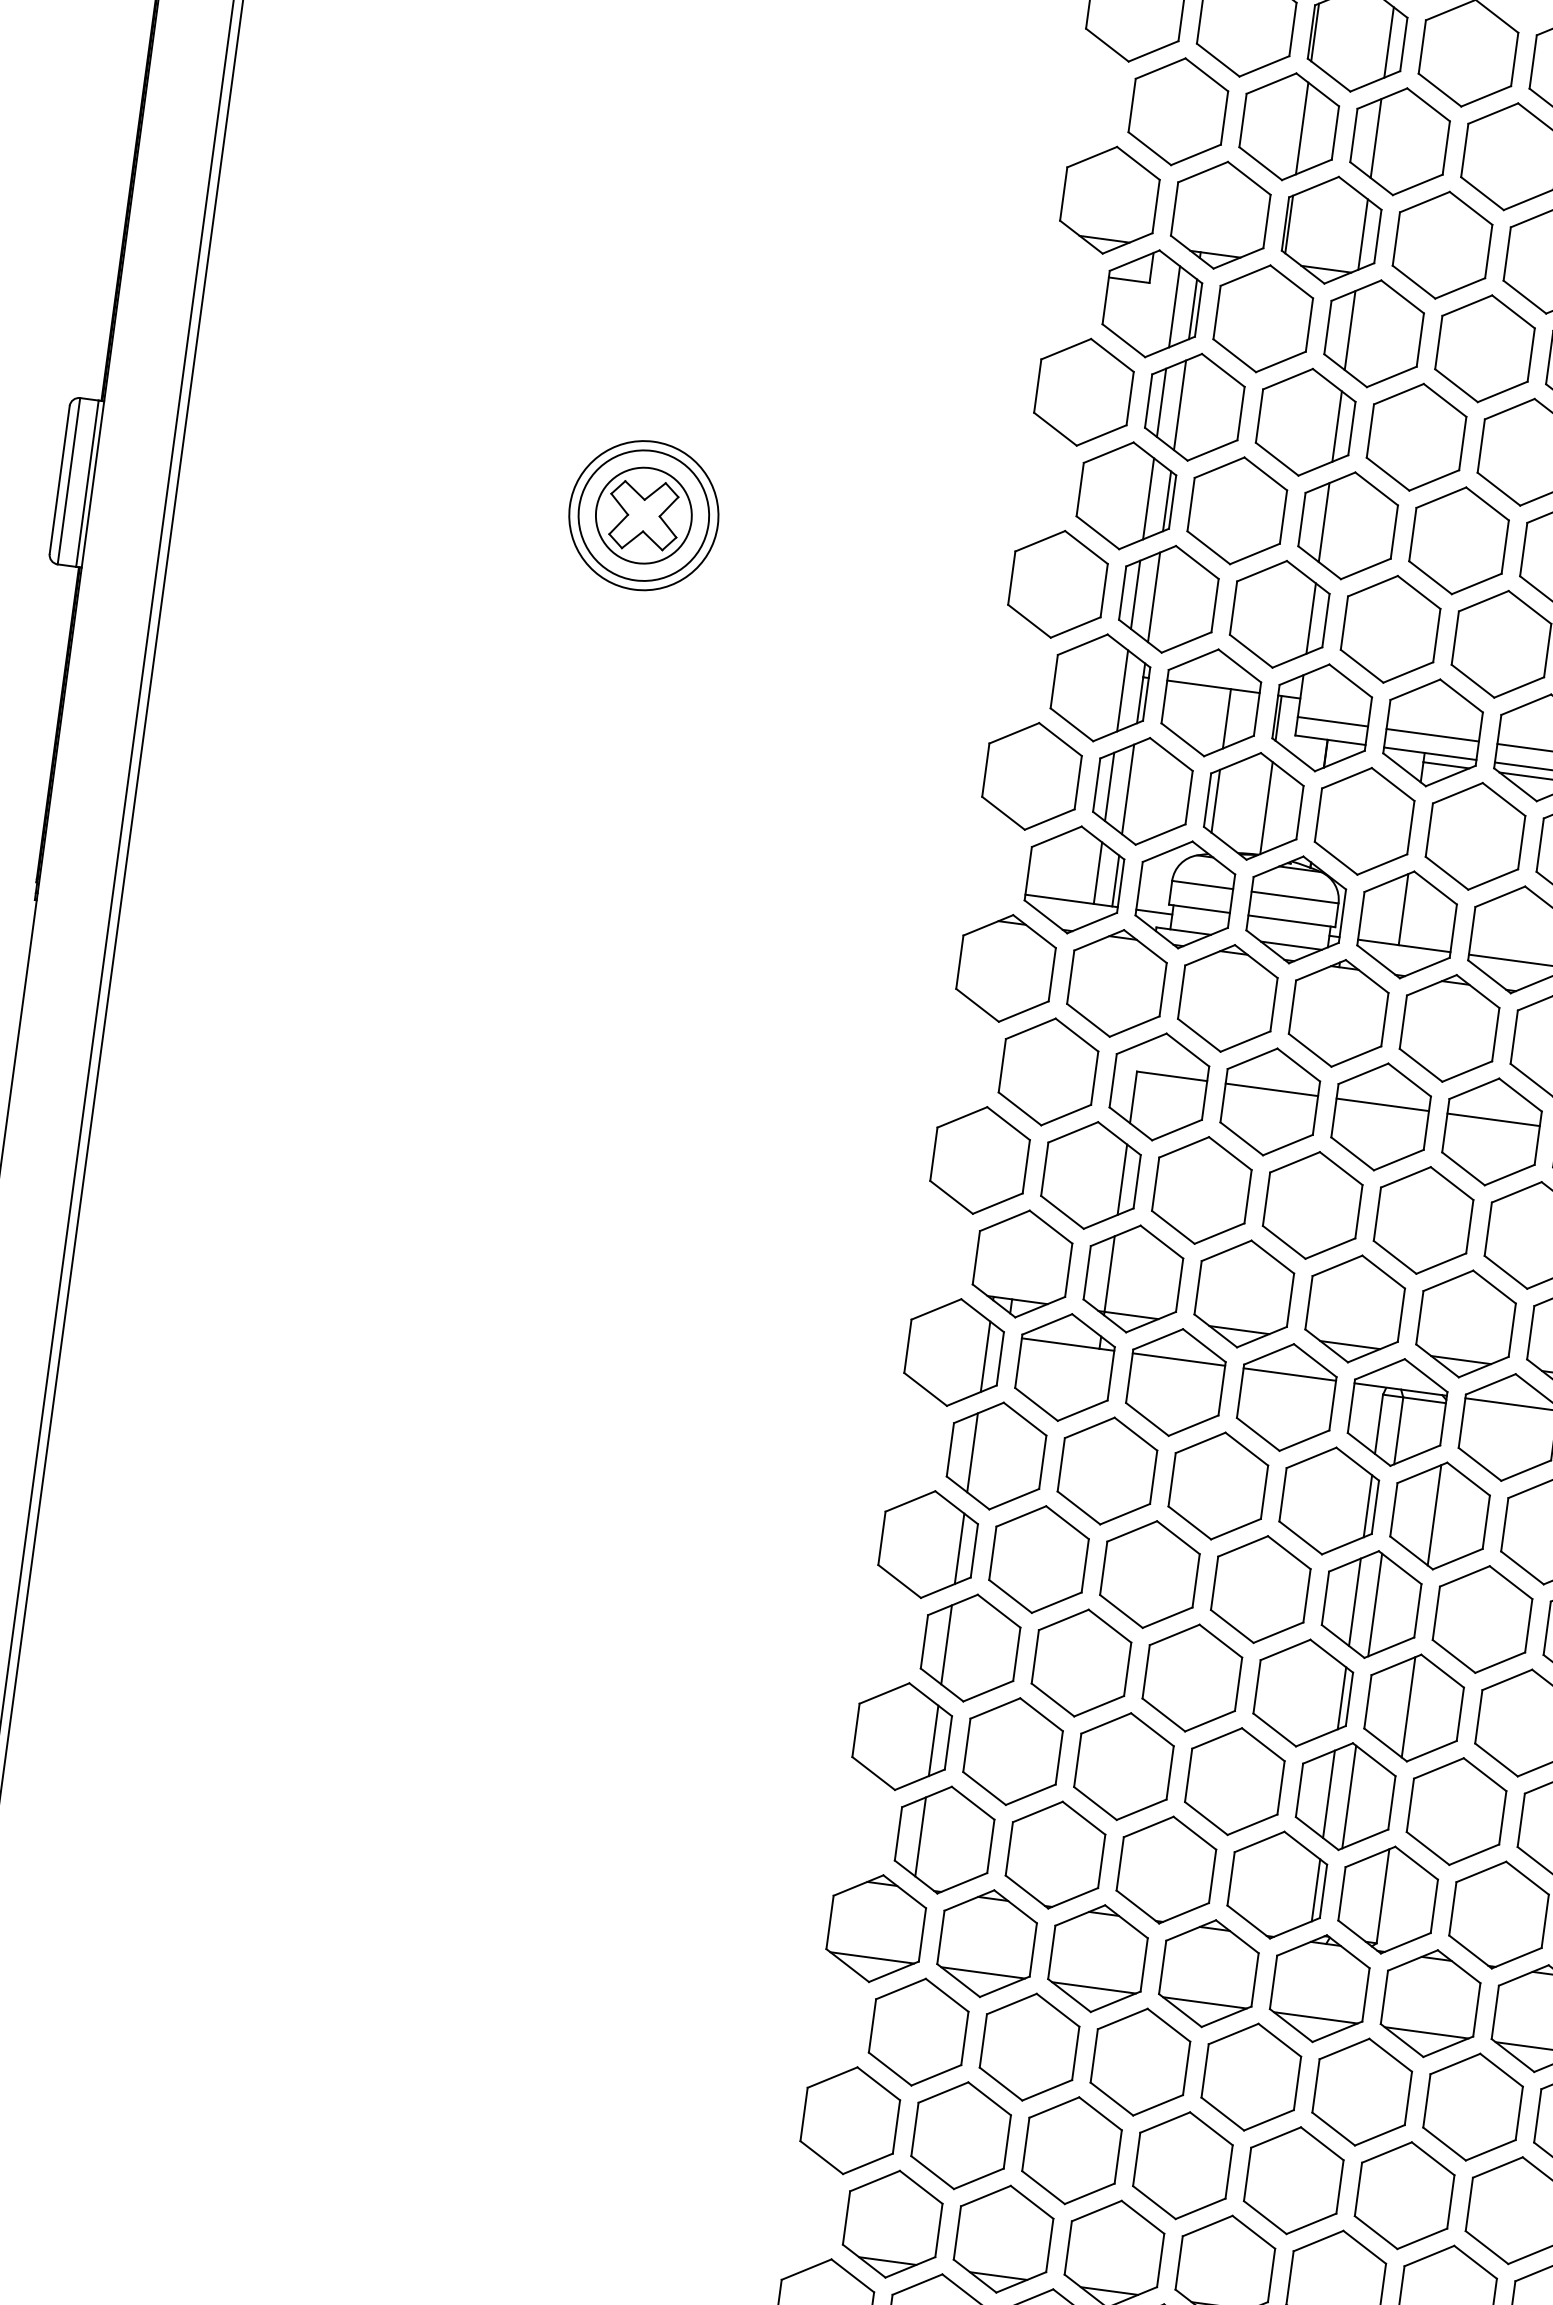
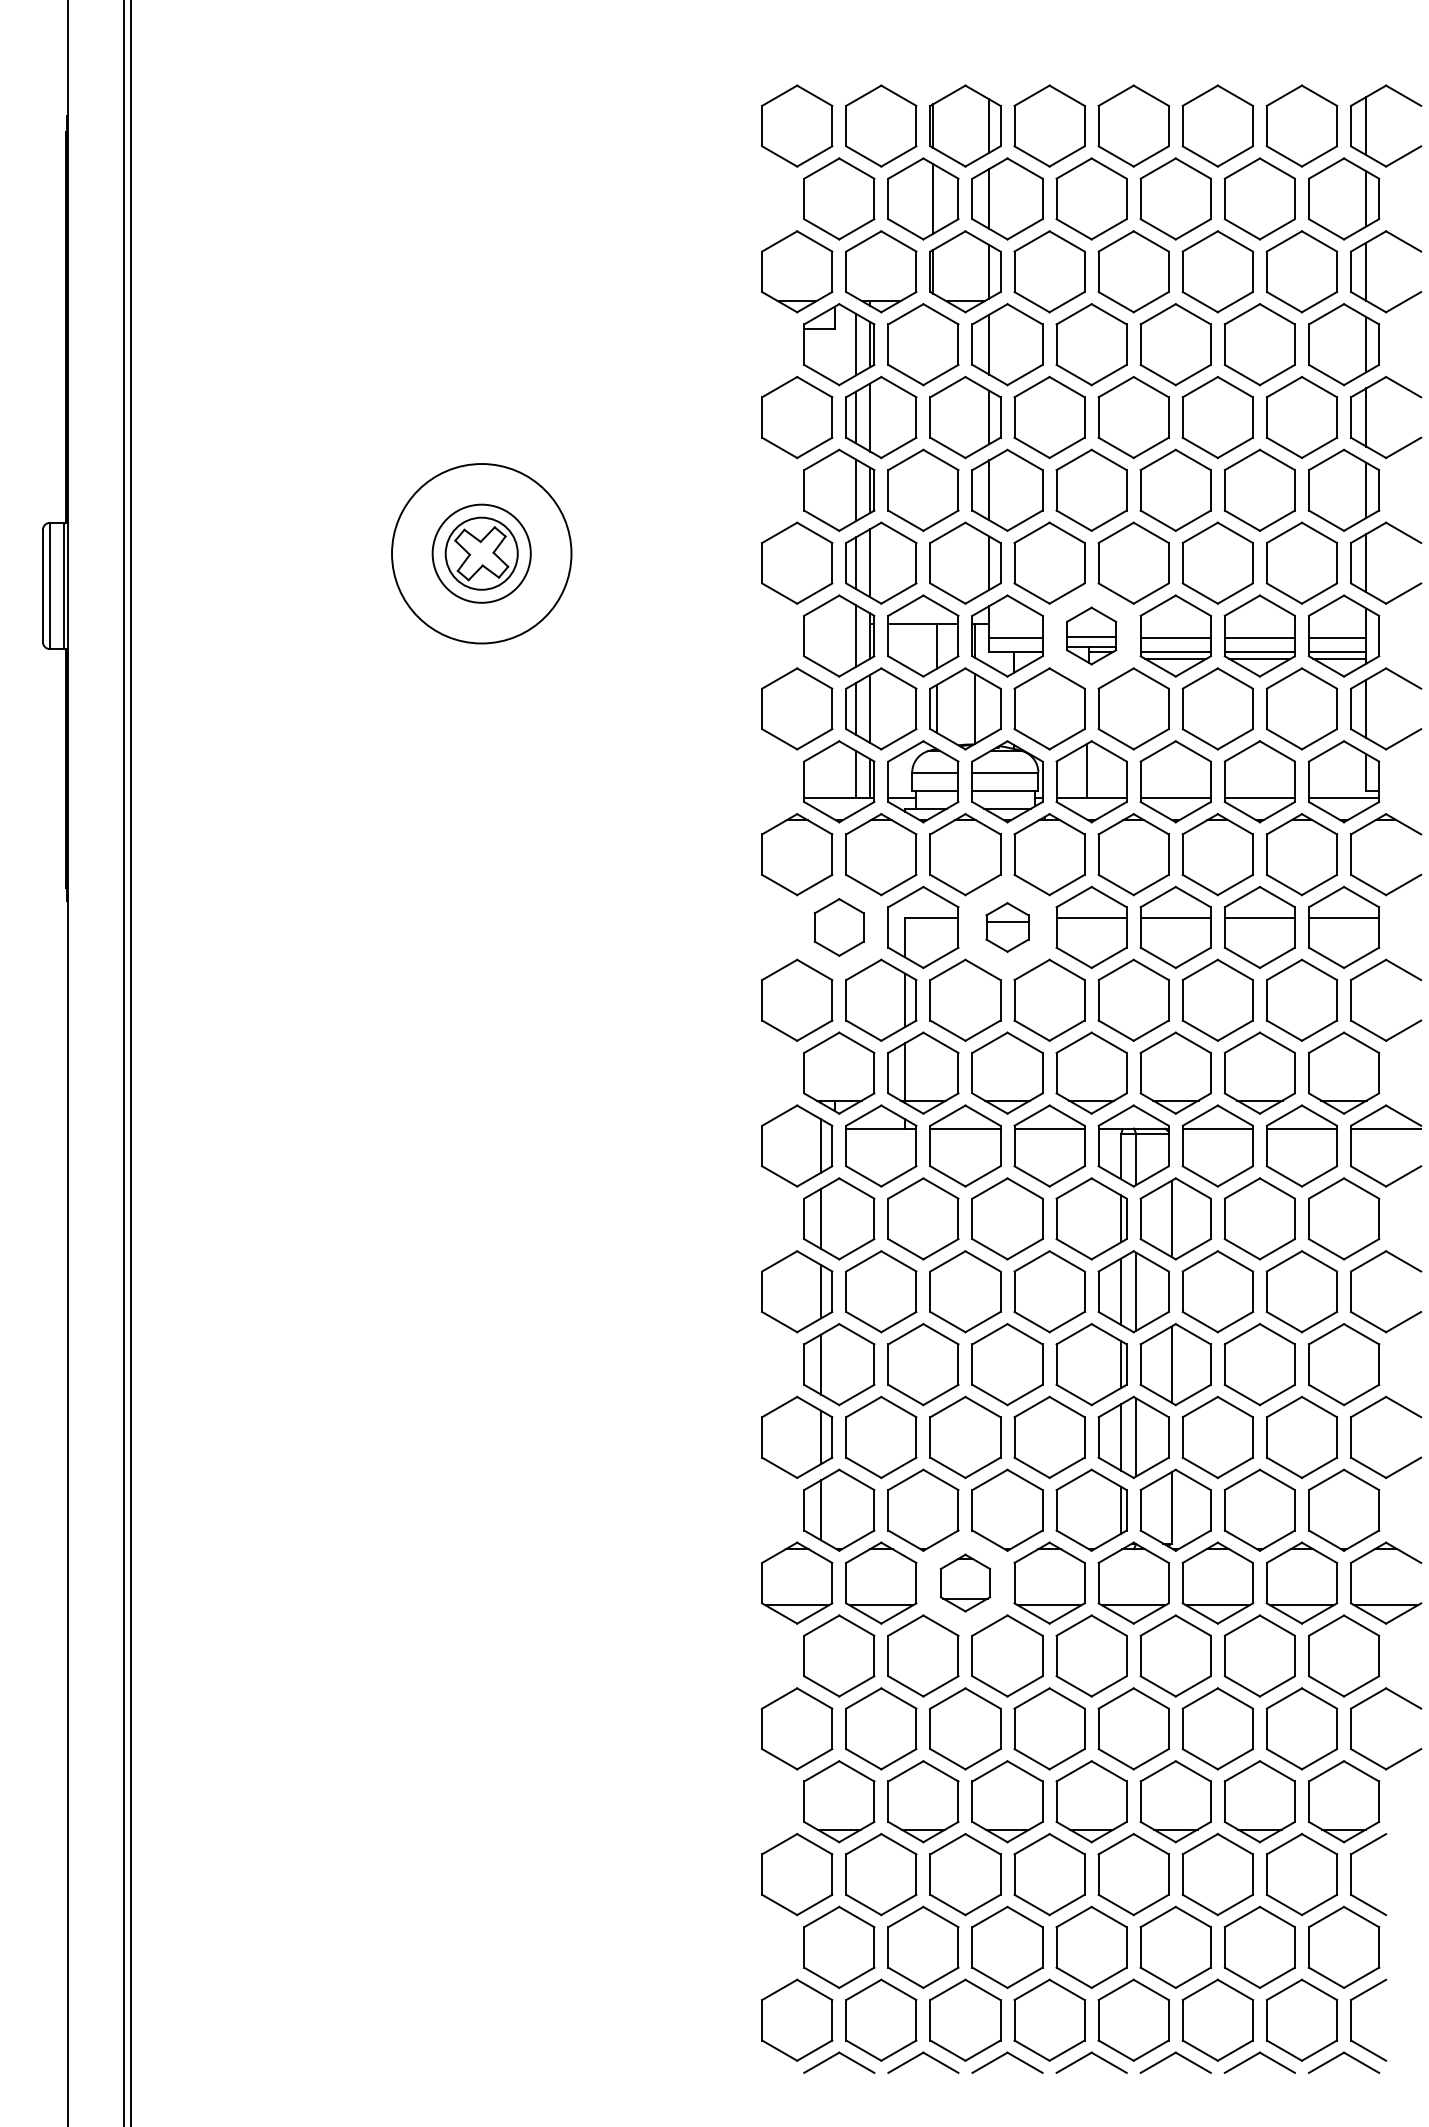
circle: (643, 515) -> (481, 553), size x1.6
part: (1432, 732) -> (1091, 635), size x0.7
part: (1048, 1072) -> (839, 927), size x0.7
part: (1270, 1101) -> (1007, 927), size x0.6
part: (1098, 1957) -> (965, 1582), size x0.7

